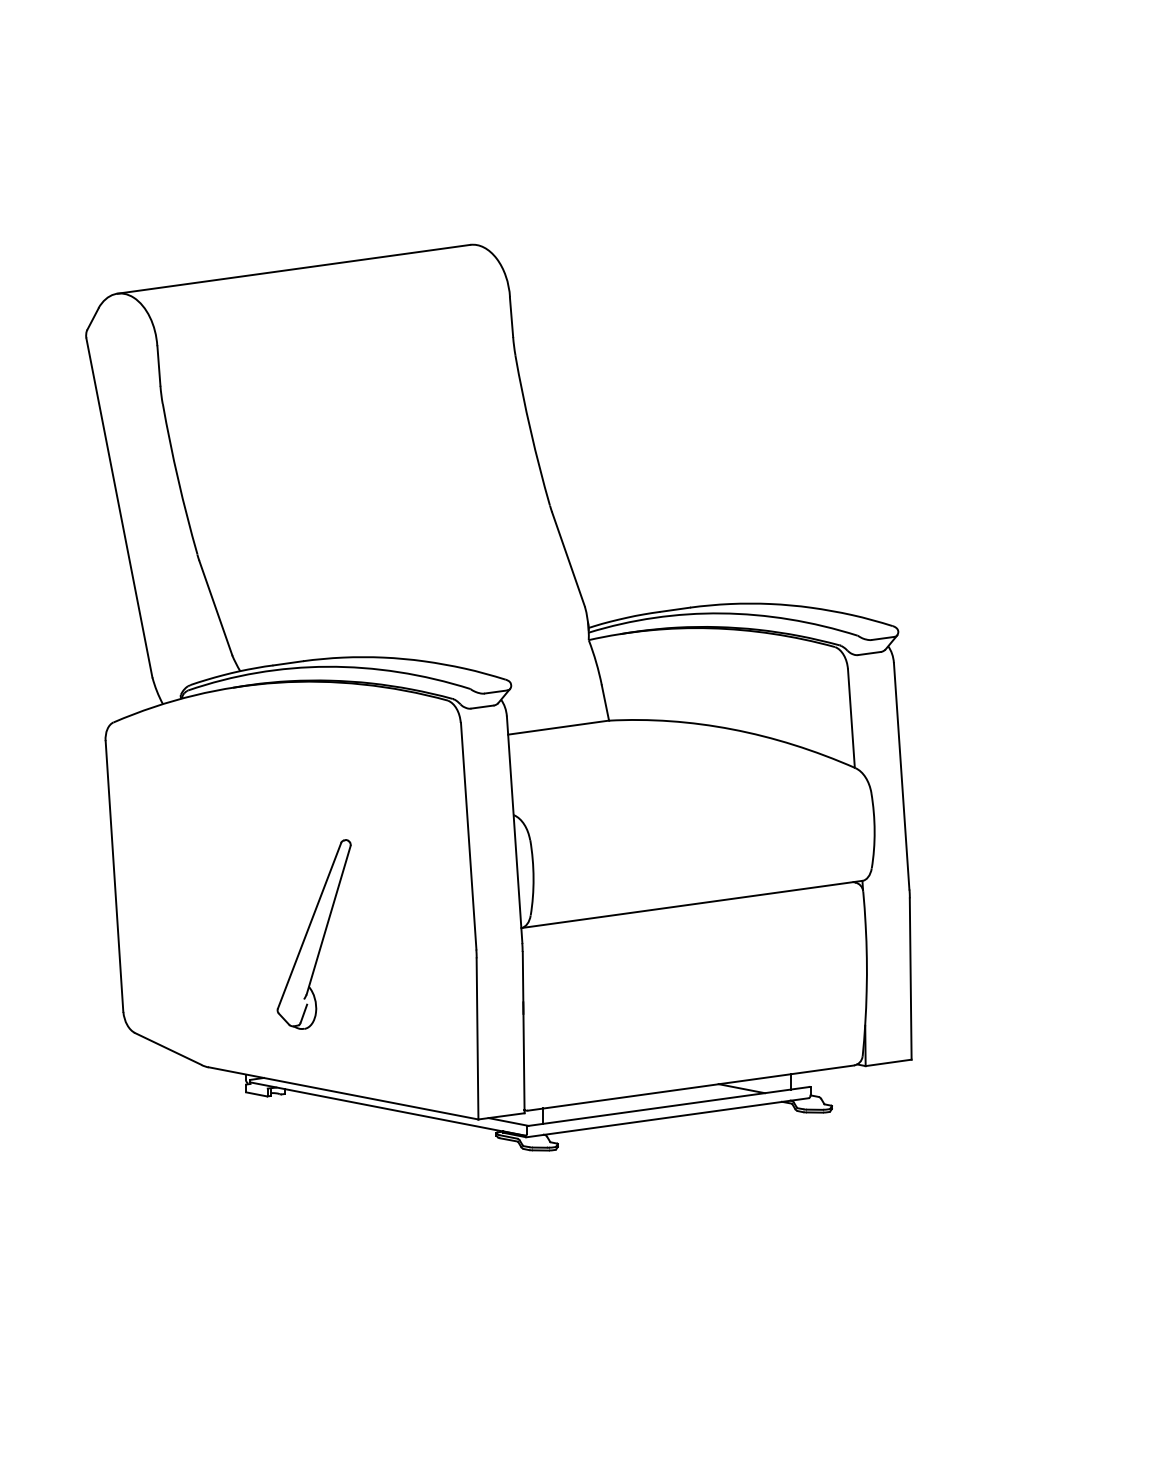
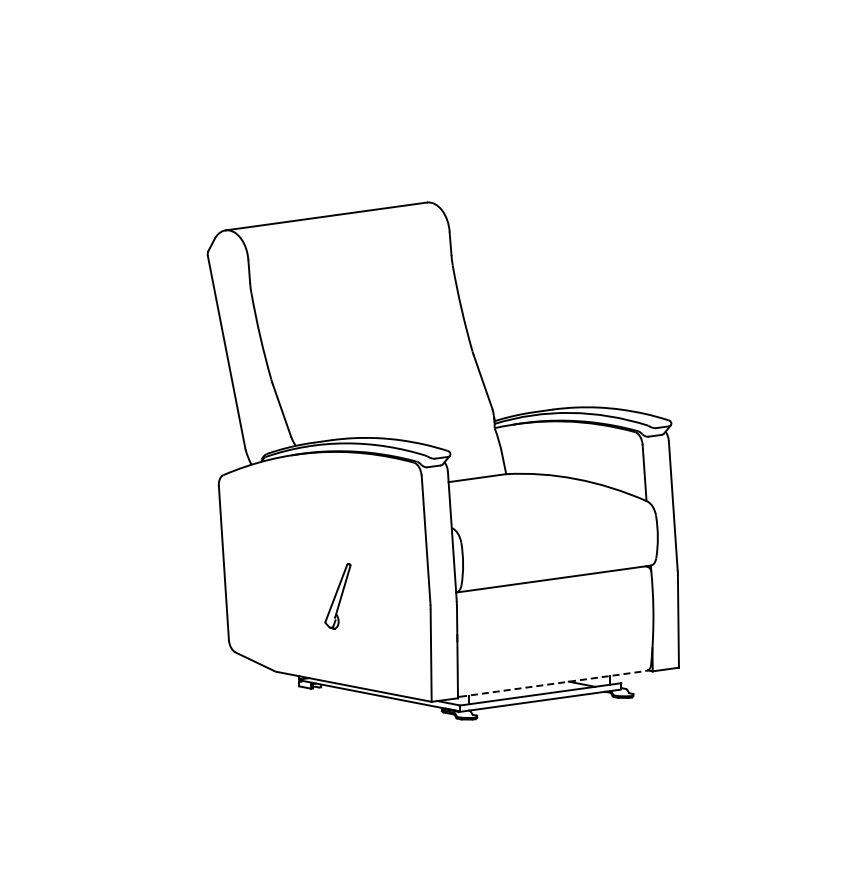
part: (313, 934) -> (337, 596), size x0.6
line: (691, 1087) -> (553, 683), solid -> dashed

